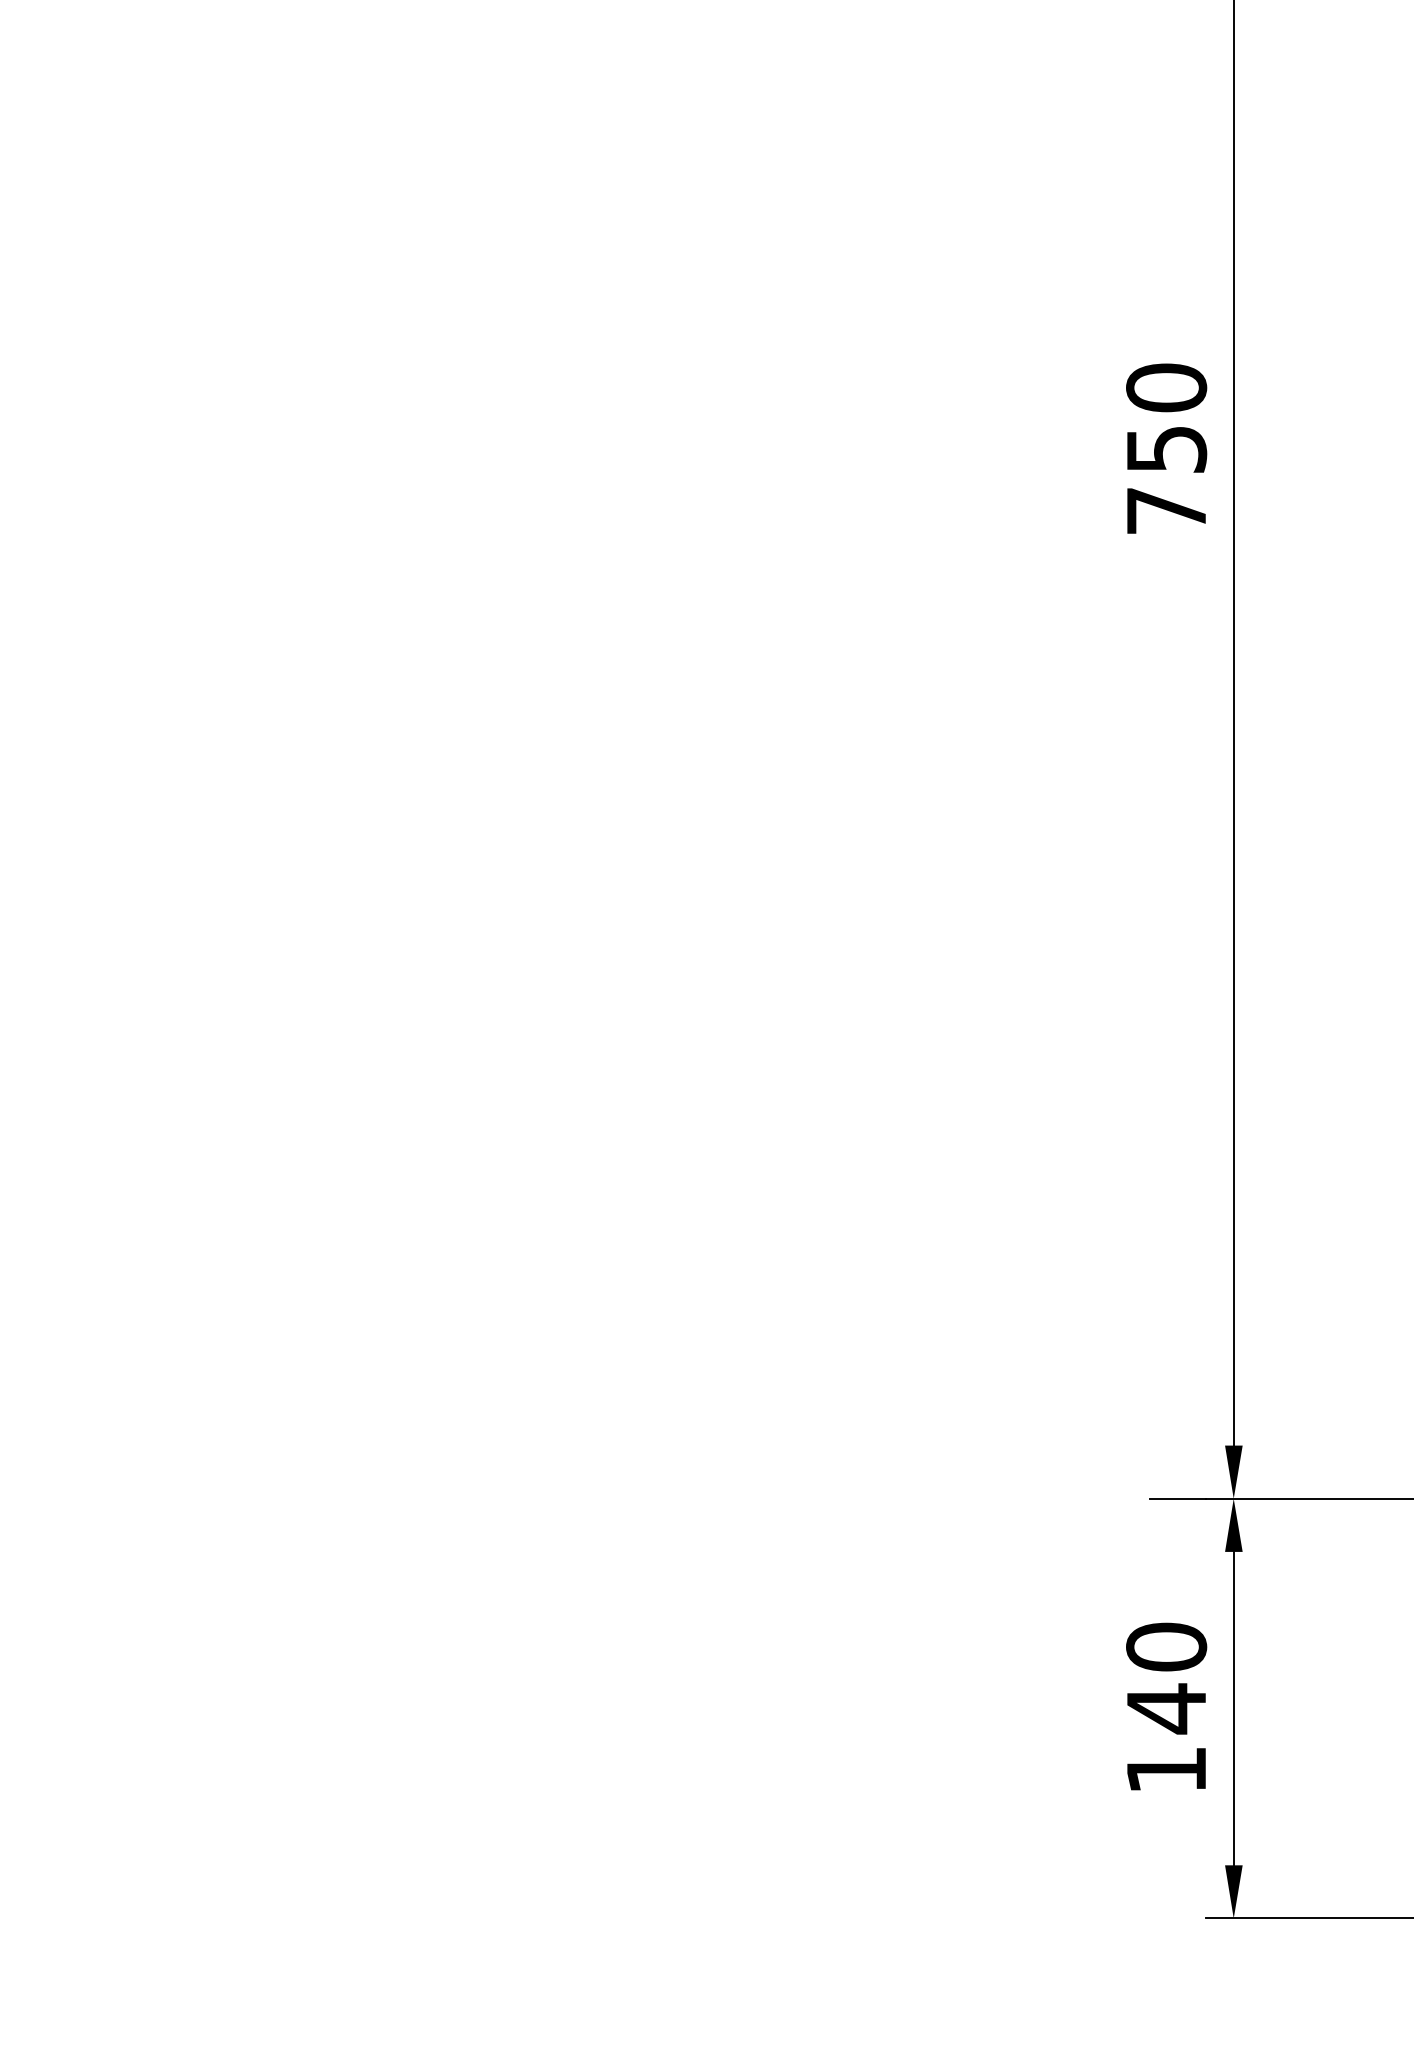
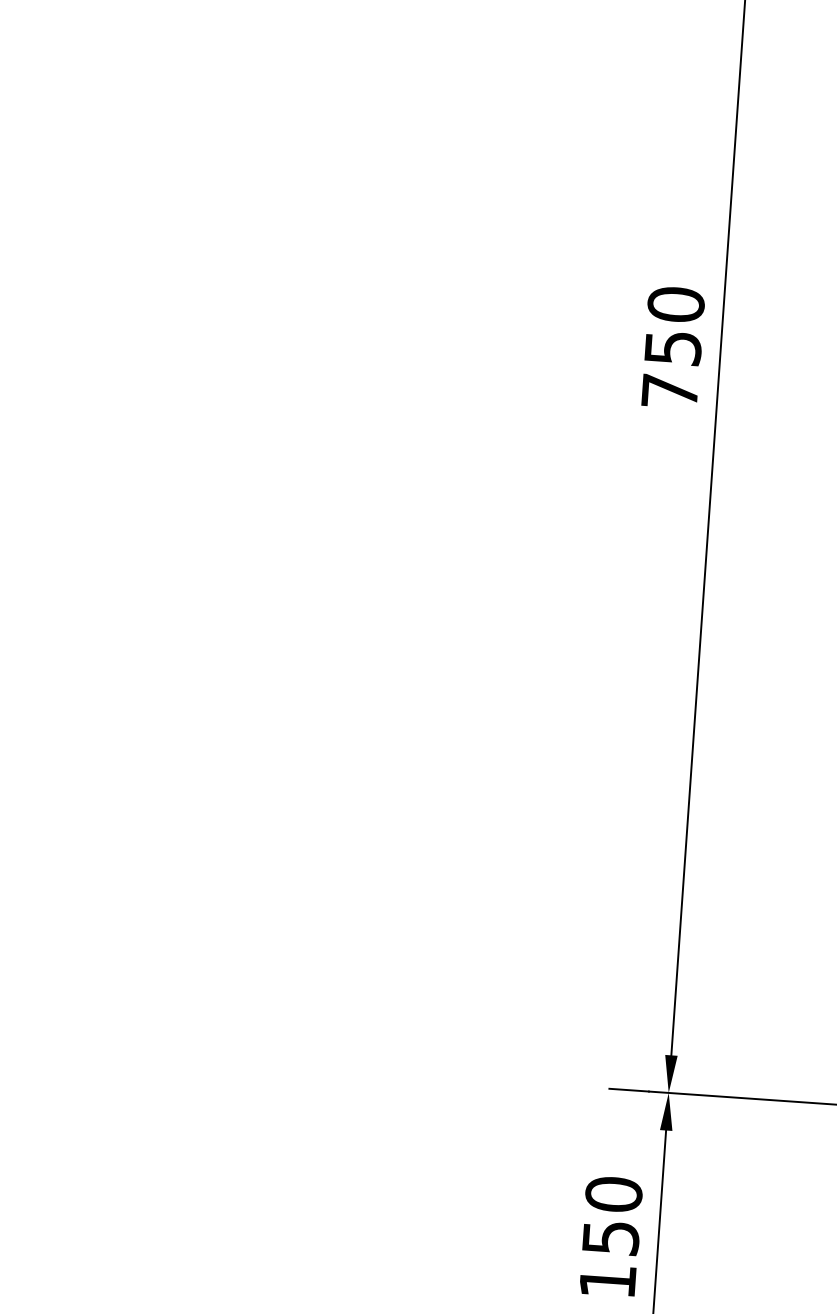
text: (1167, 1708) -> (611, 1237), 140 -> 150

